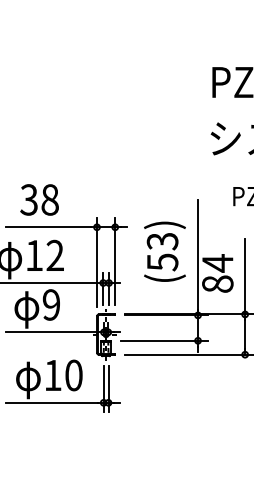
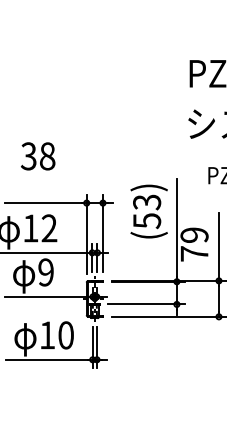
text: (39, 199) -> (38, 155), moved
text: (164, 251) -> (148, 211), moved
text: (217, 273) -> (194, 244), 84 -> 79

